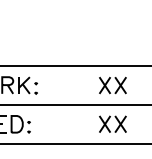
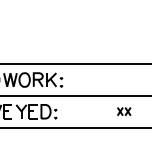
part: (111, 86) -> (123, 80), removed
part: (111, 124) -> (123, 111), size x0.6

